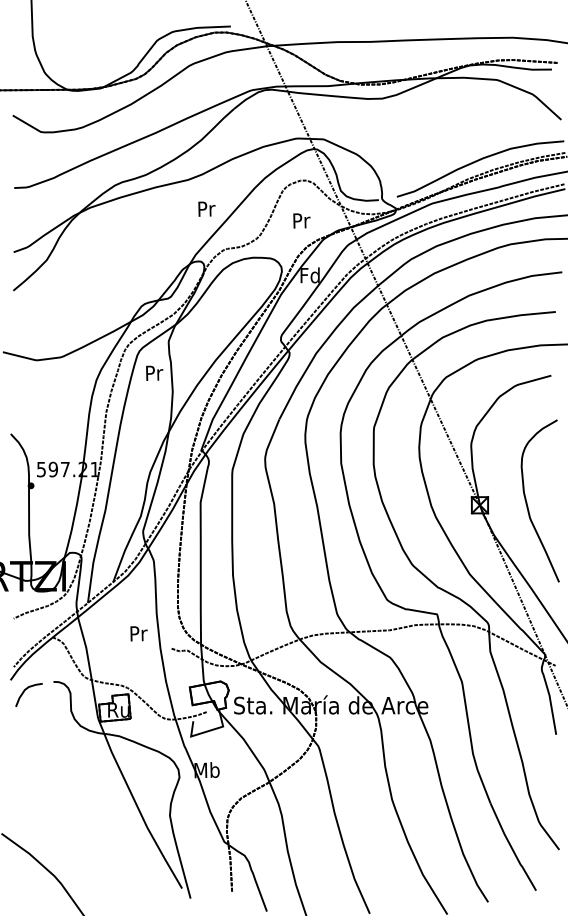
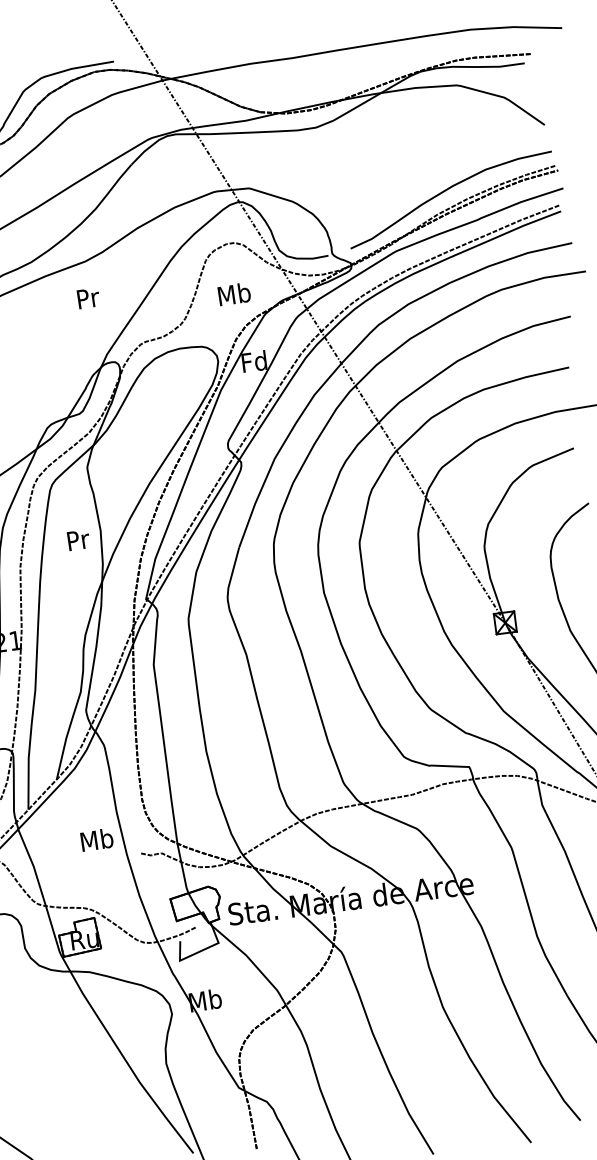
text: (206, 208) -> (87, 297), moved
text: (301, 220) -> (234, 293), Pr -> Mb
text: (154, 372) -> (78, 539), moved
text: (138, 633) -> (96, 839), Pr -> Mb

